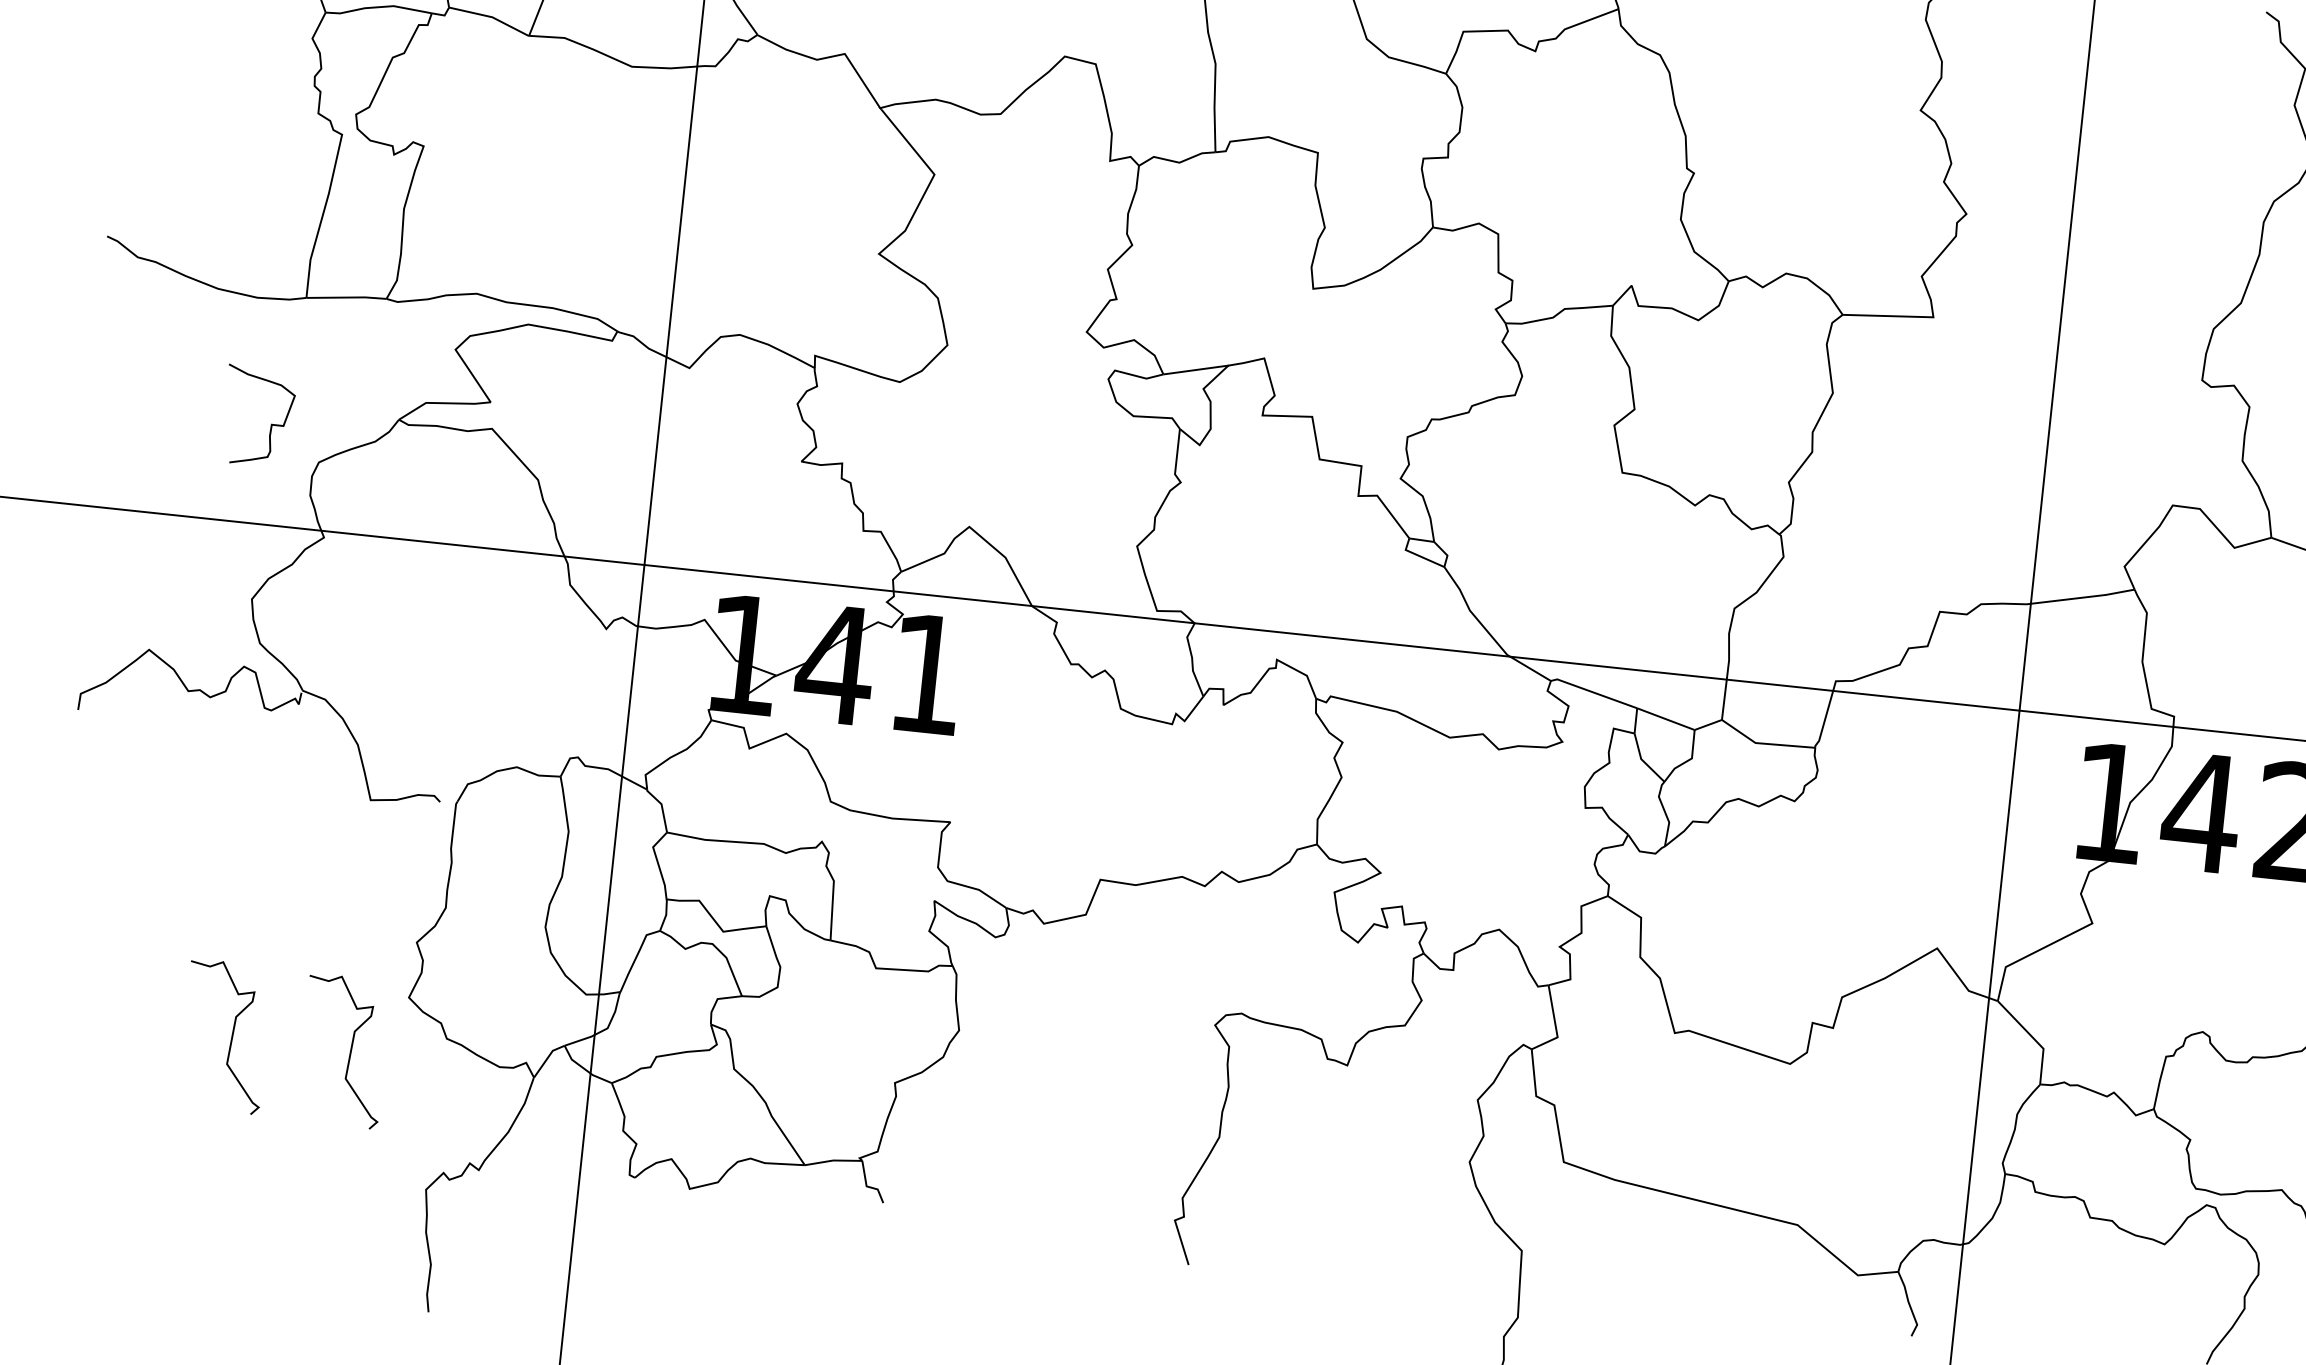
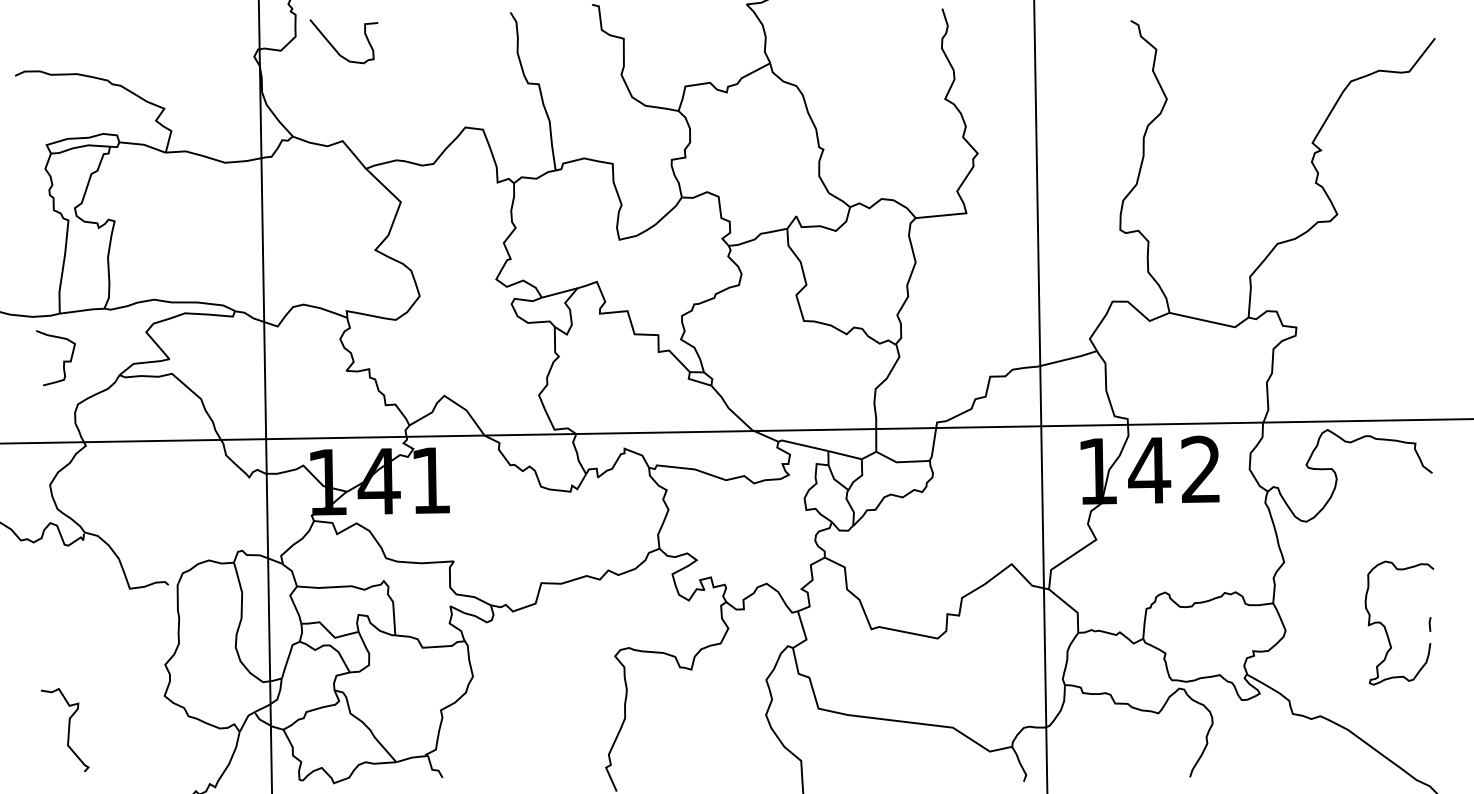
curve: (270, 422) -> (63, 360), moved
curve: (349, 1052) -> (135, 730), removed

